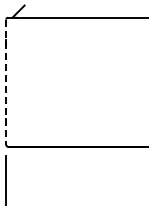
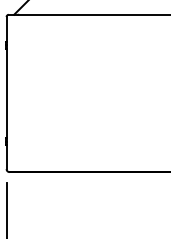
line: (6, 82) -> (6, 93), dashed -> solid

